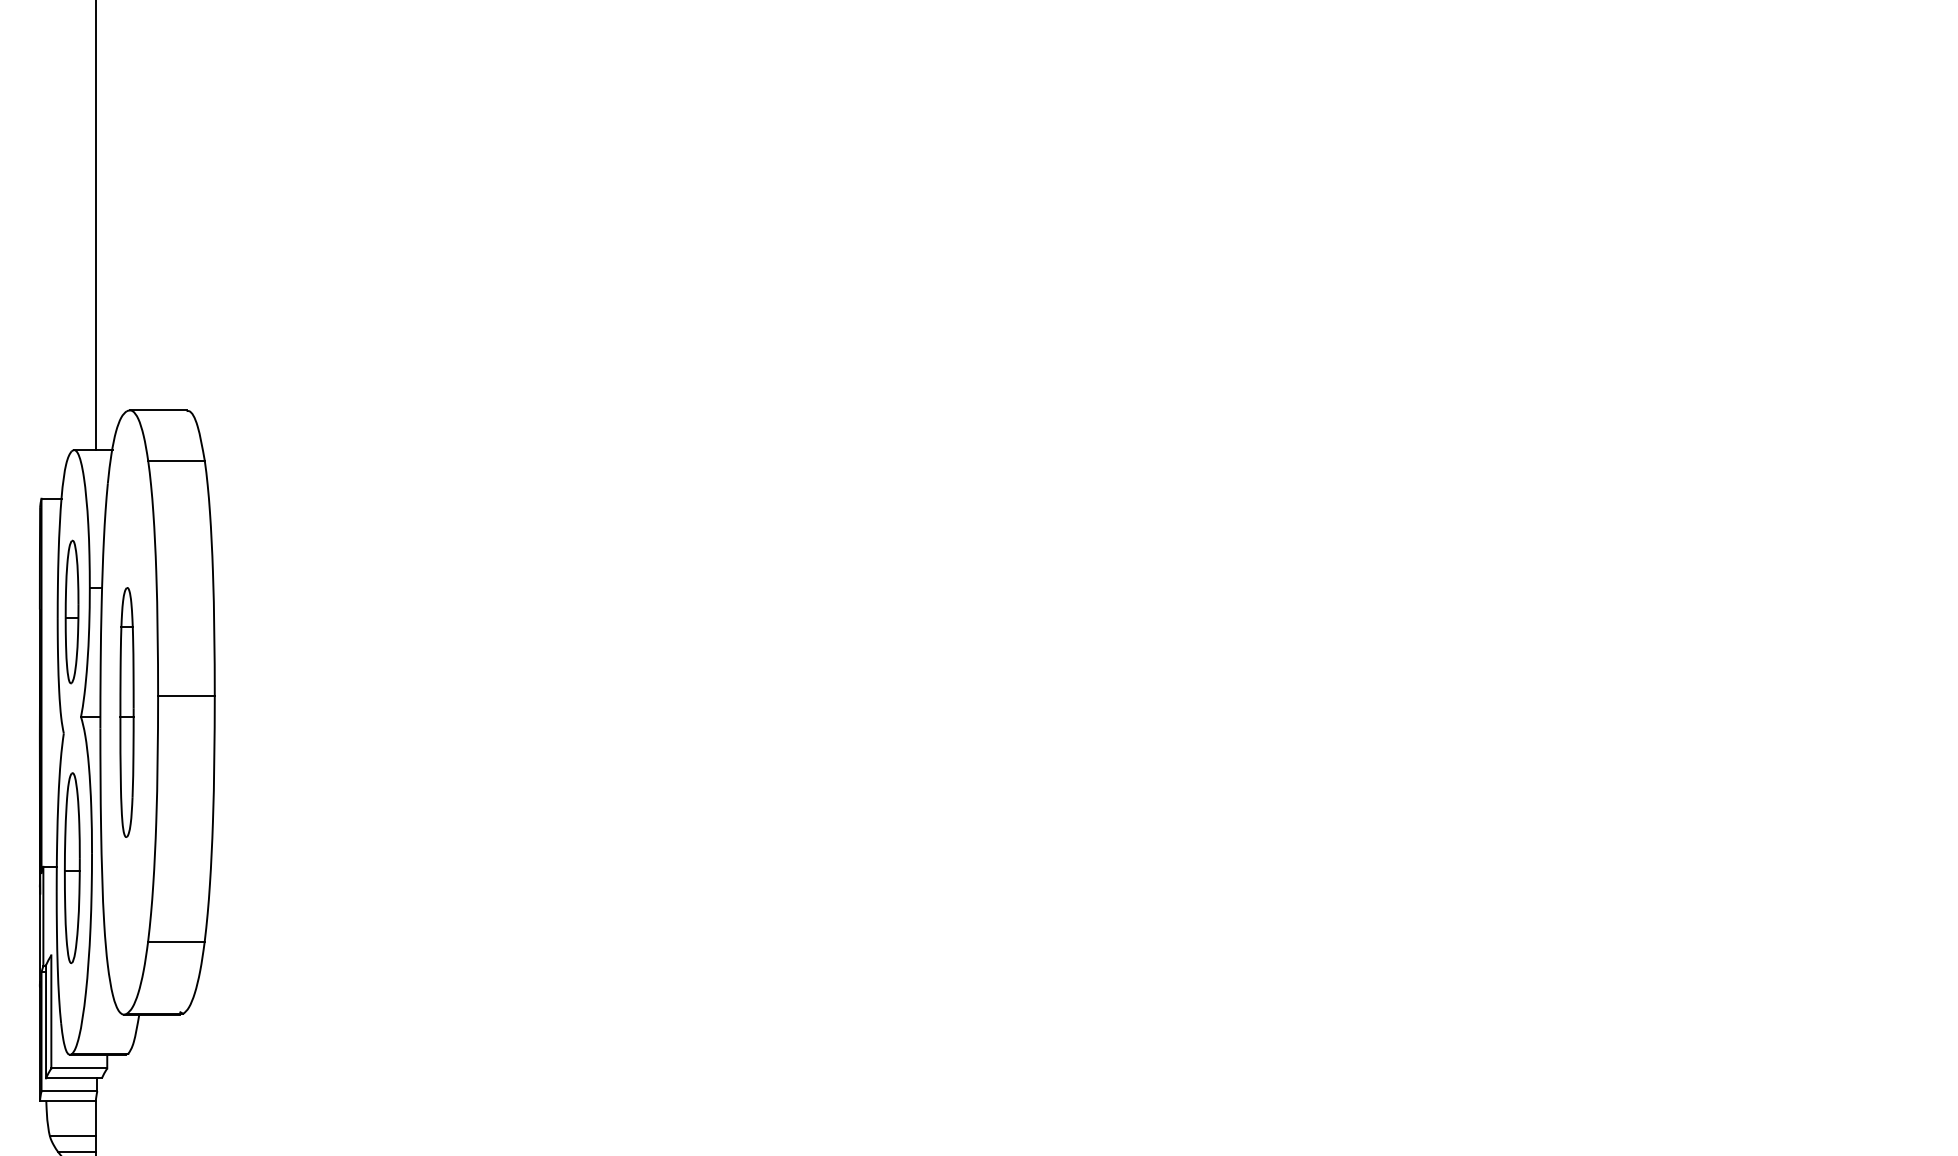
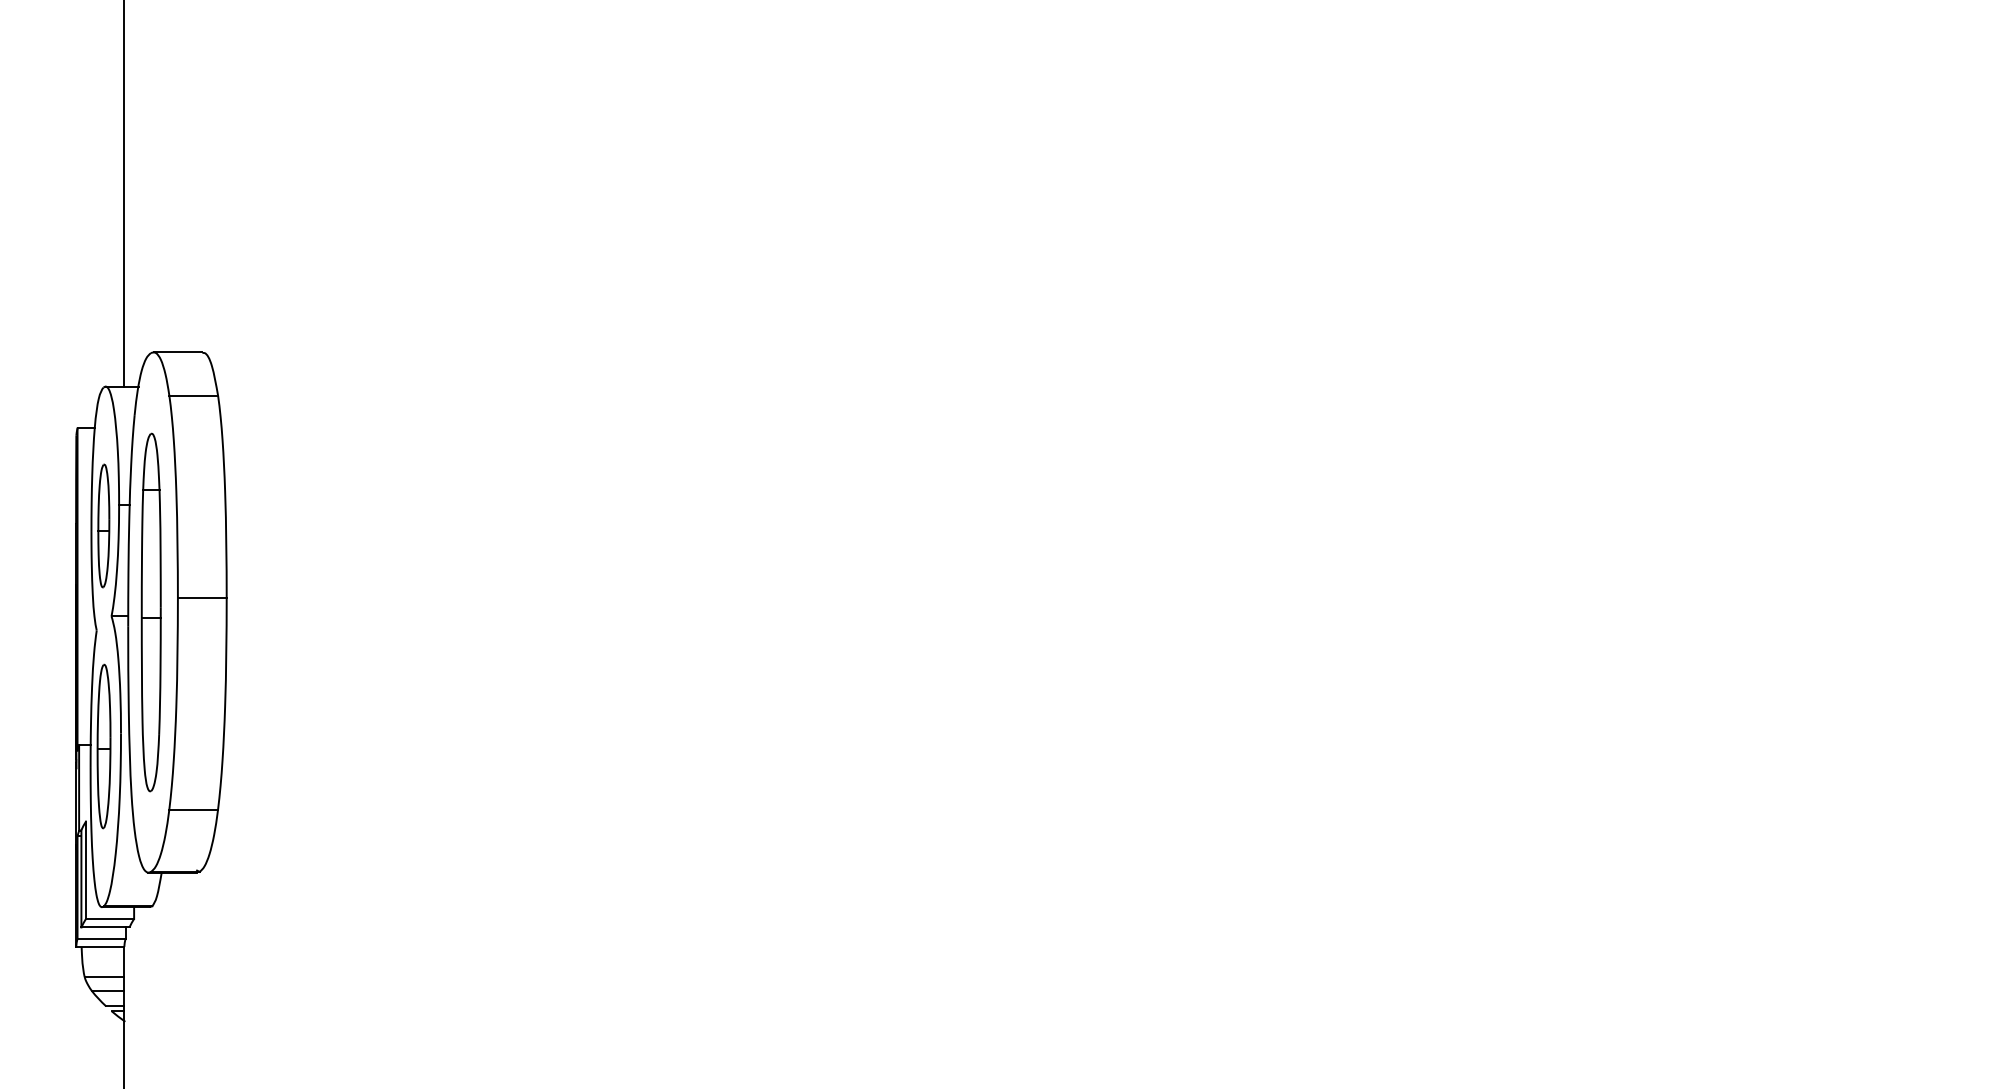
part: (126, 712) -> (150, 612), size x1.67

